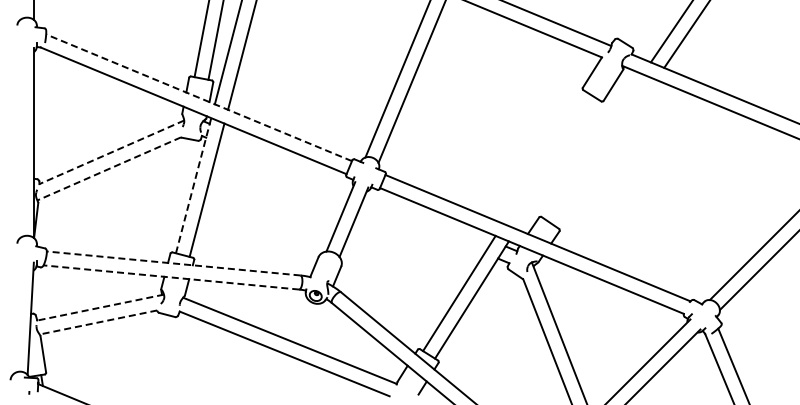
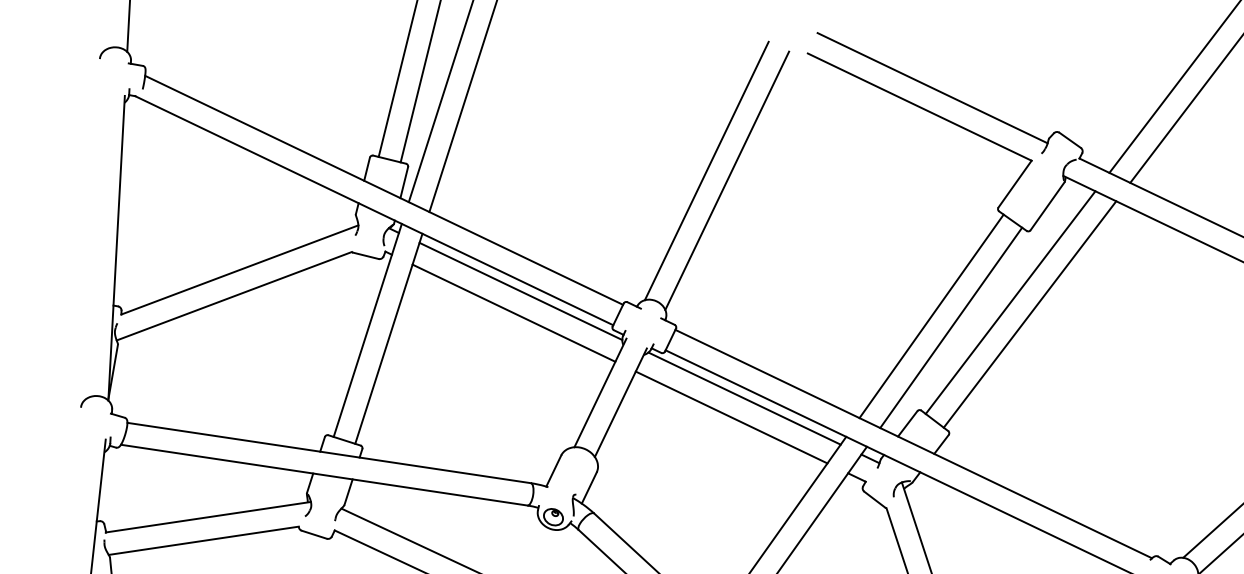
line: (199, 97) -> (384, 189), dashed -> solid
line: (593, 146) -> (1010, 302), added
line: (111, 152) -> (239, 270), dashed -> solid
line: (606, 152) -> (1030, 313), added
line: (287, 156) -> (520, 291), added
line: (544, 157) -> (931, 315), added
line: (557, 164) -> (951, 328), added
line: (108, 169) -> (233, 297), dashed -> solid
line: (284, 169) -> (514, 312), added
line: (193, 185) -> (367, 330), dashed -> solid
line: (430, 215) -> (743, 398), added
line: (423, 227) -> (731, 417), added
line: (173, 263) -> (328, 453), dashed -> solid
line: (170, 277) -> (322, 475), dashed -> solid
line: (100, 307) -> (208, 517), dashed -> solid
line: (97, 322) -> (202, 540), dashed -> solid

